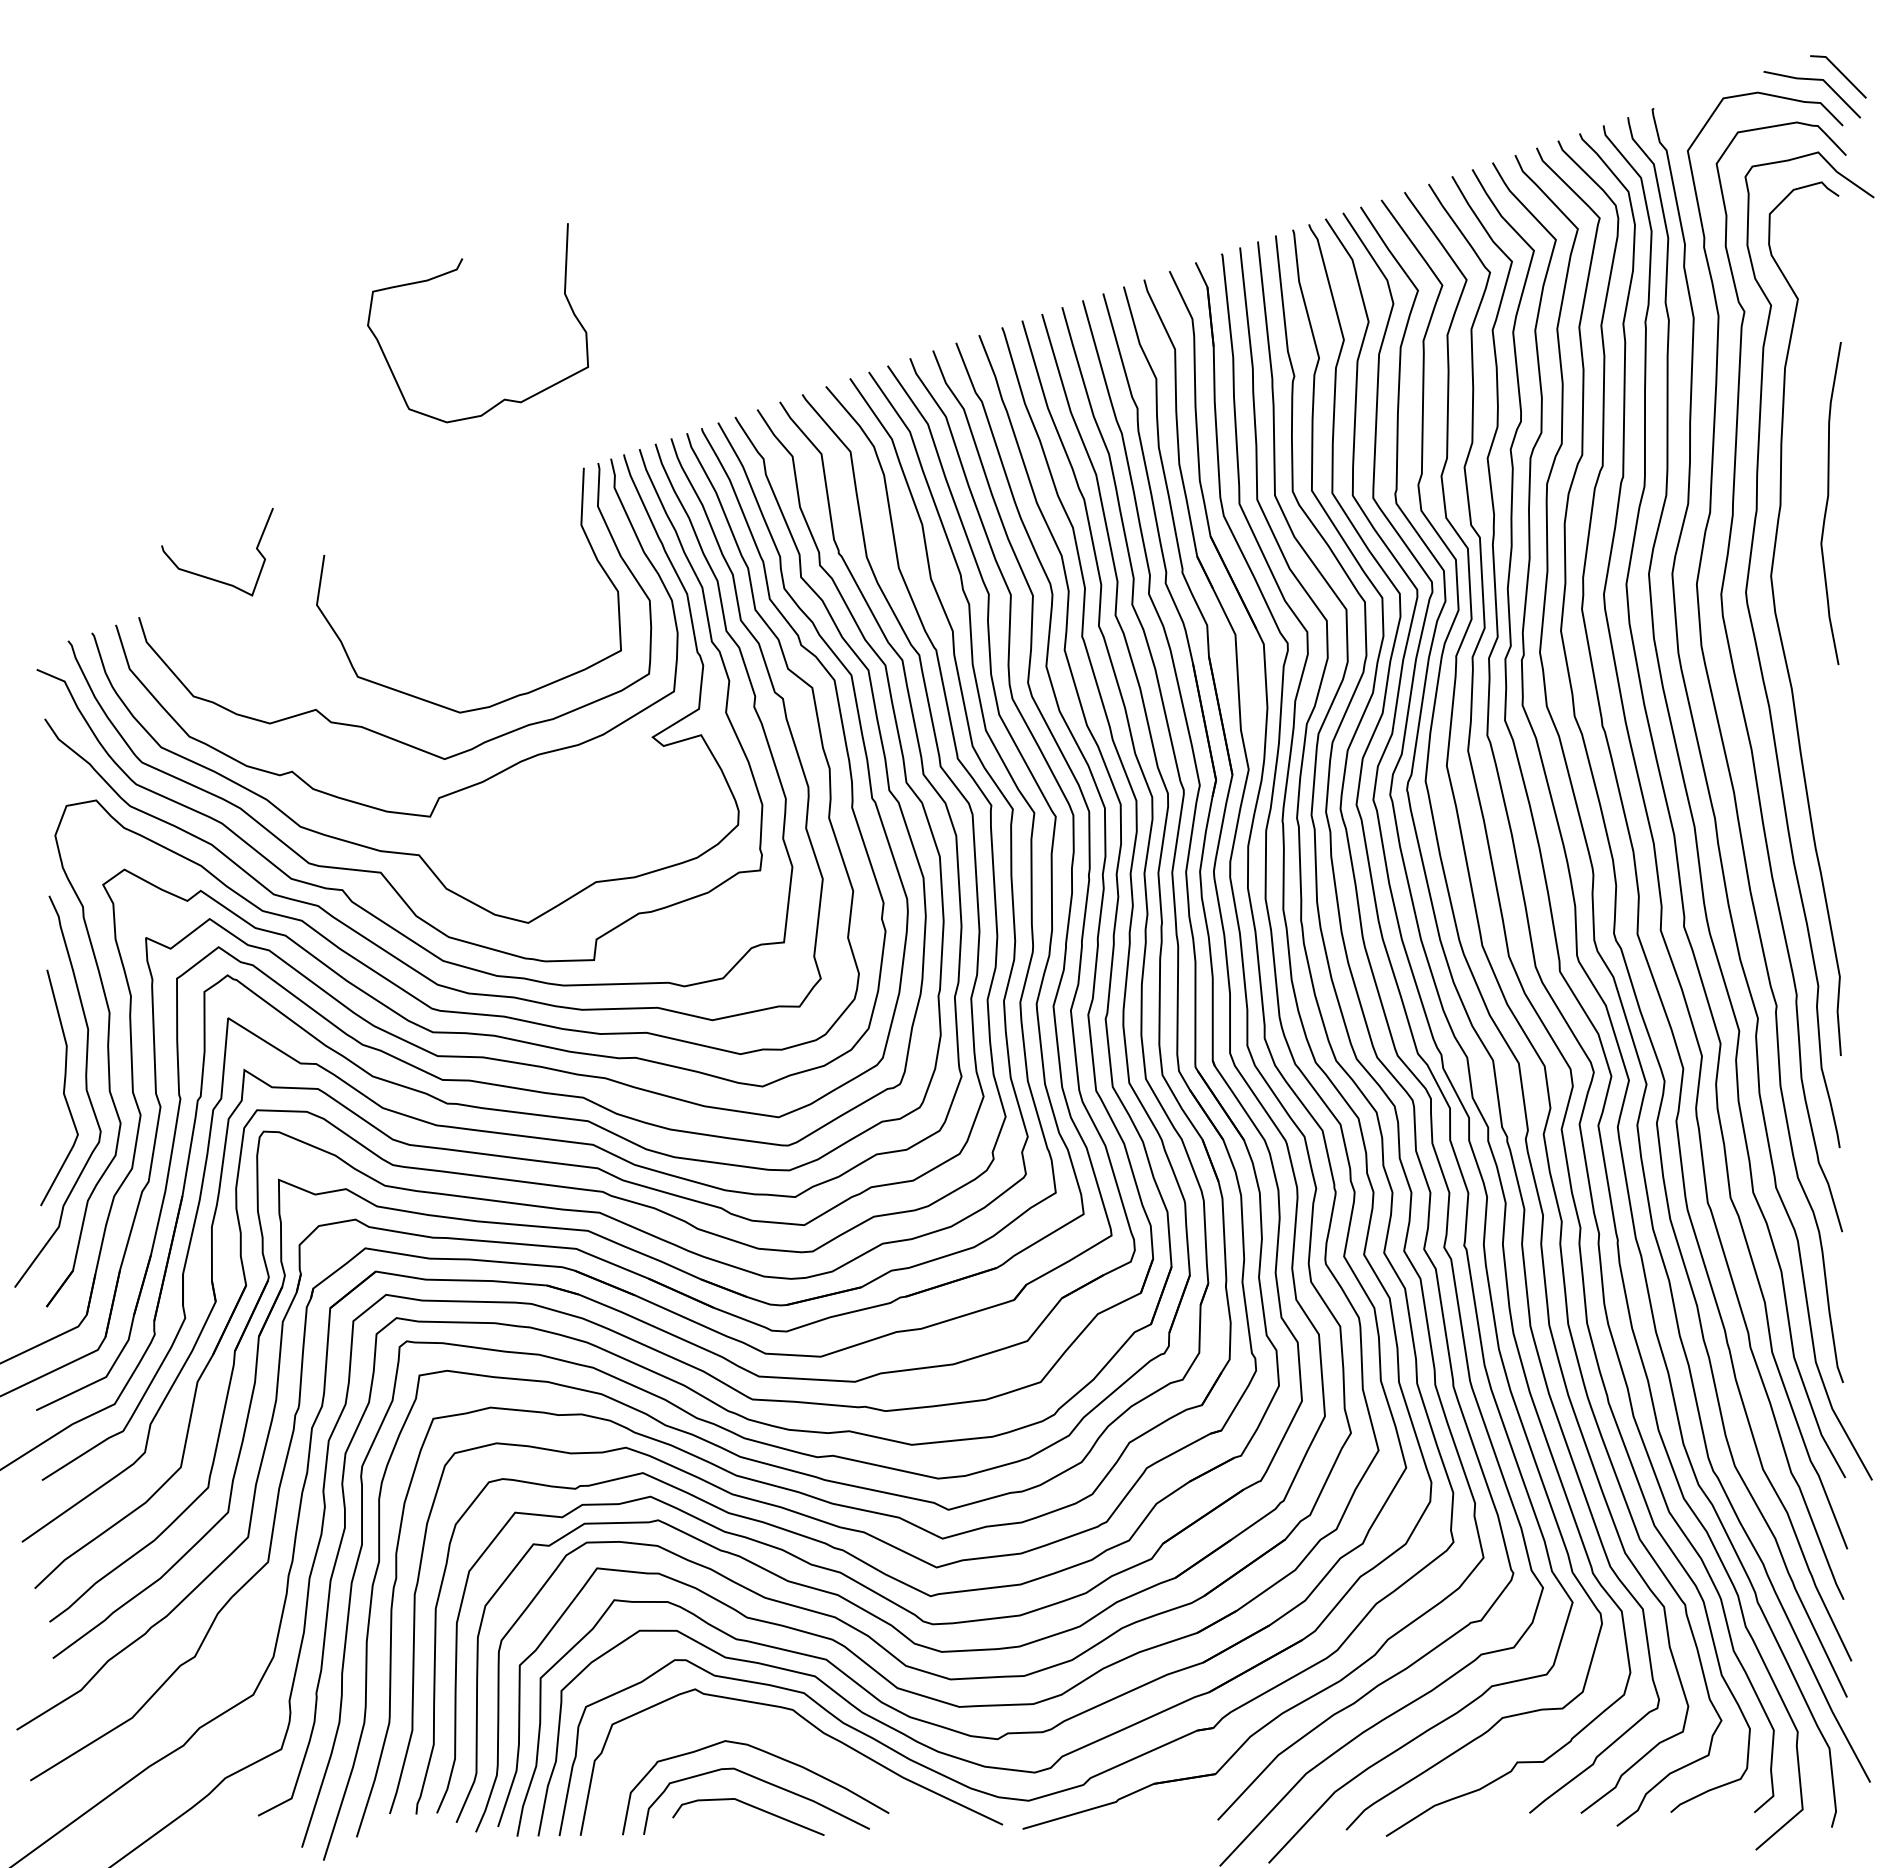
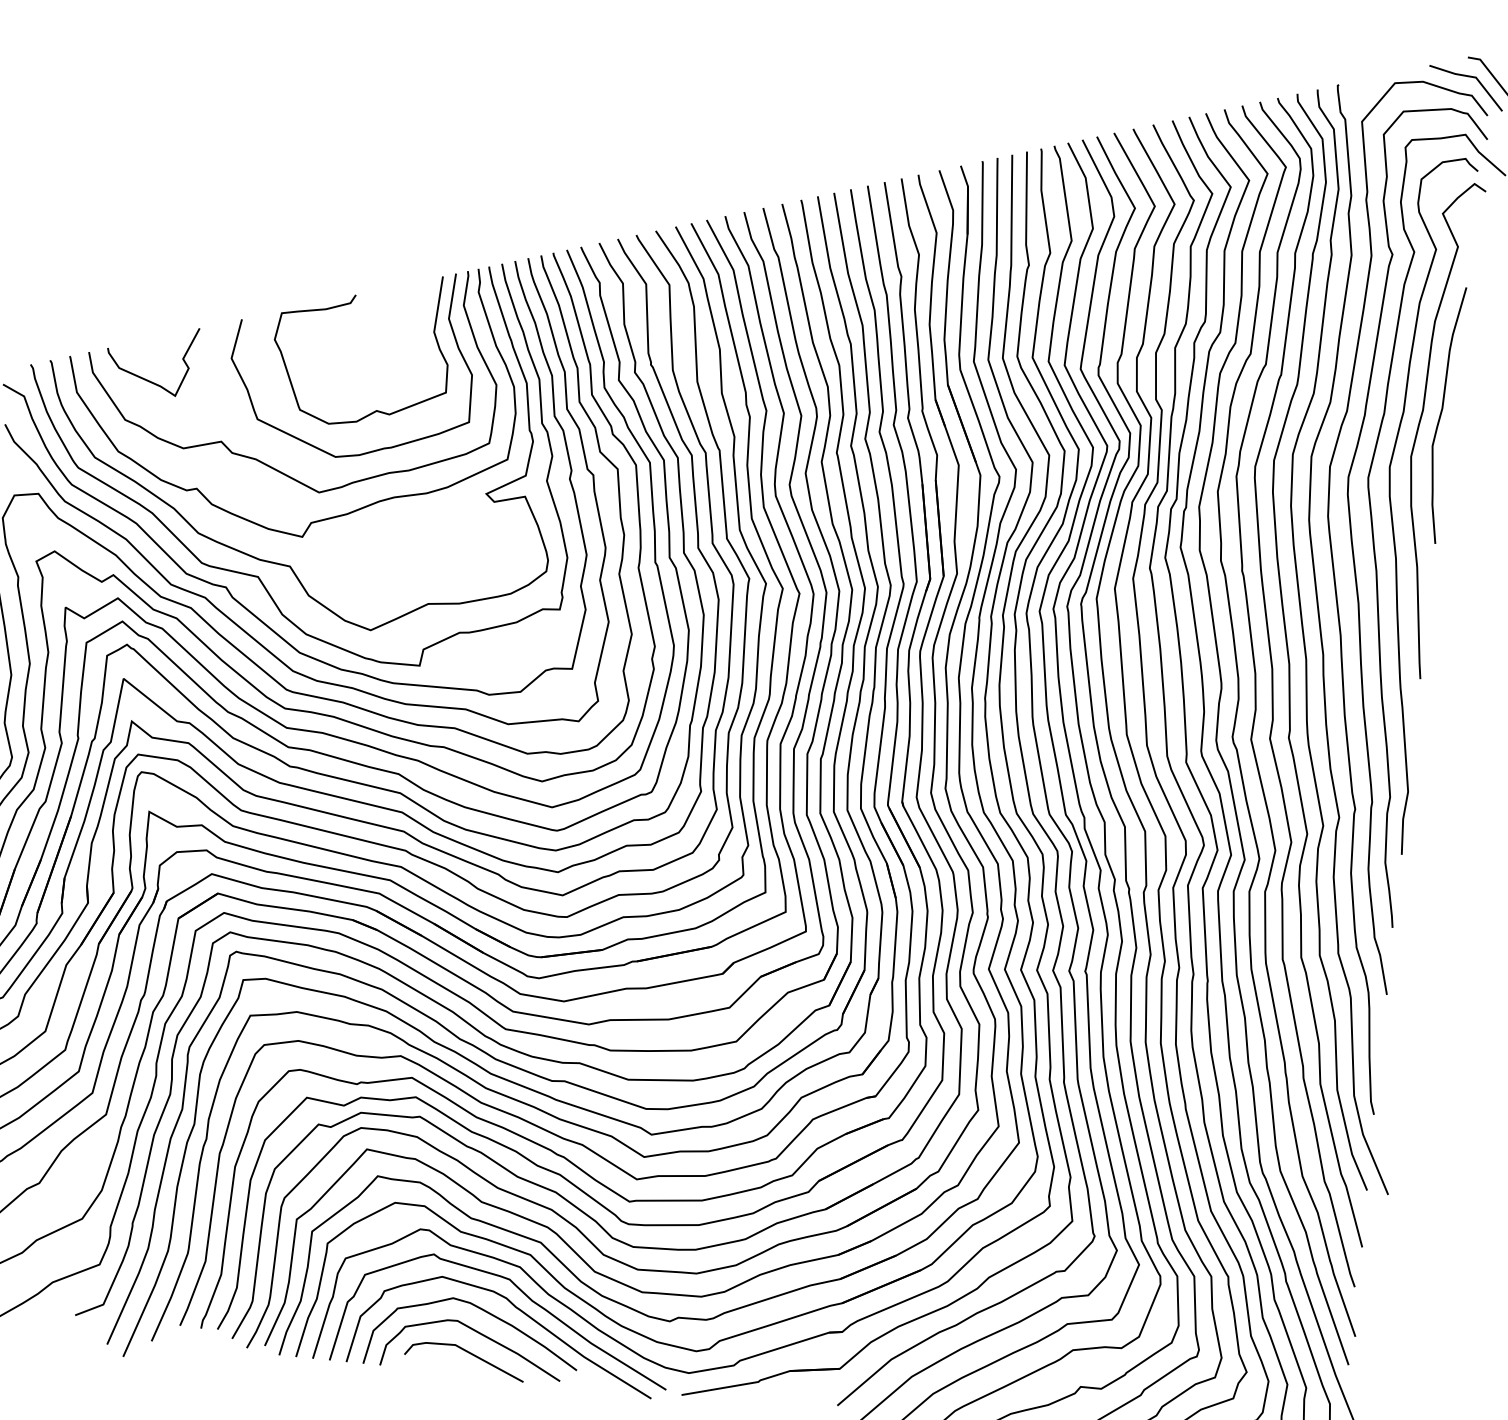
curve: (457, 270) -> (350, 304), moved
curve: (1802, 520) -> (1419, 425), added
curve: (210, 577) -> (143, 377), moved
curve: (811, 1748) -> (521, 1311), added

